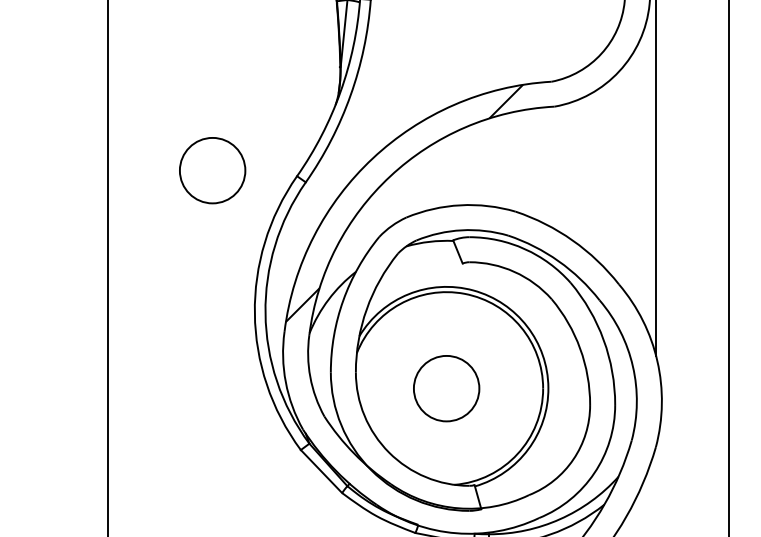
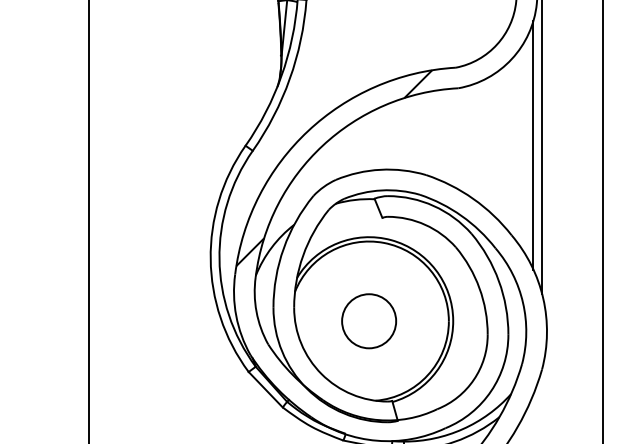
circle: (212, 170) -> (175, 141), removed
line: (645, 175) -> (533, 145), added

